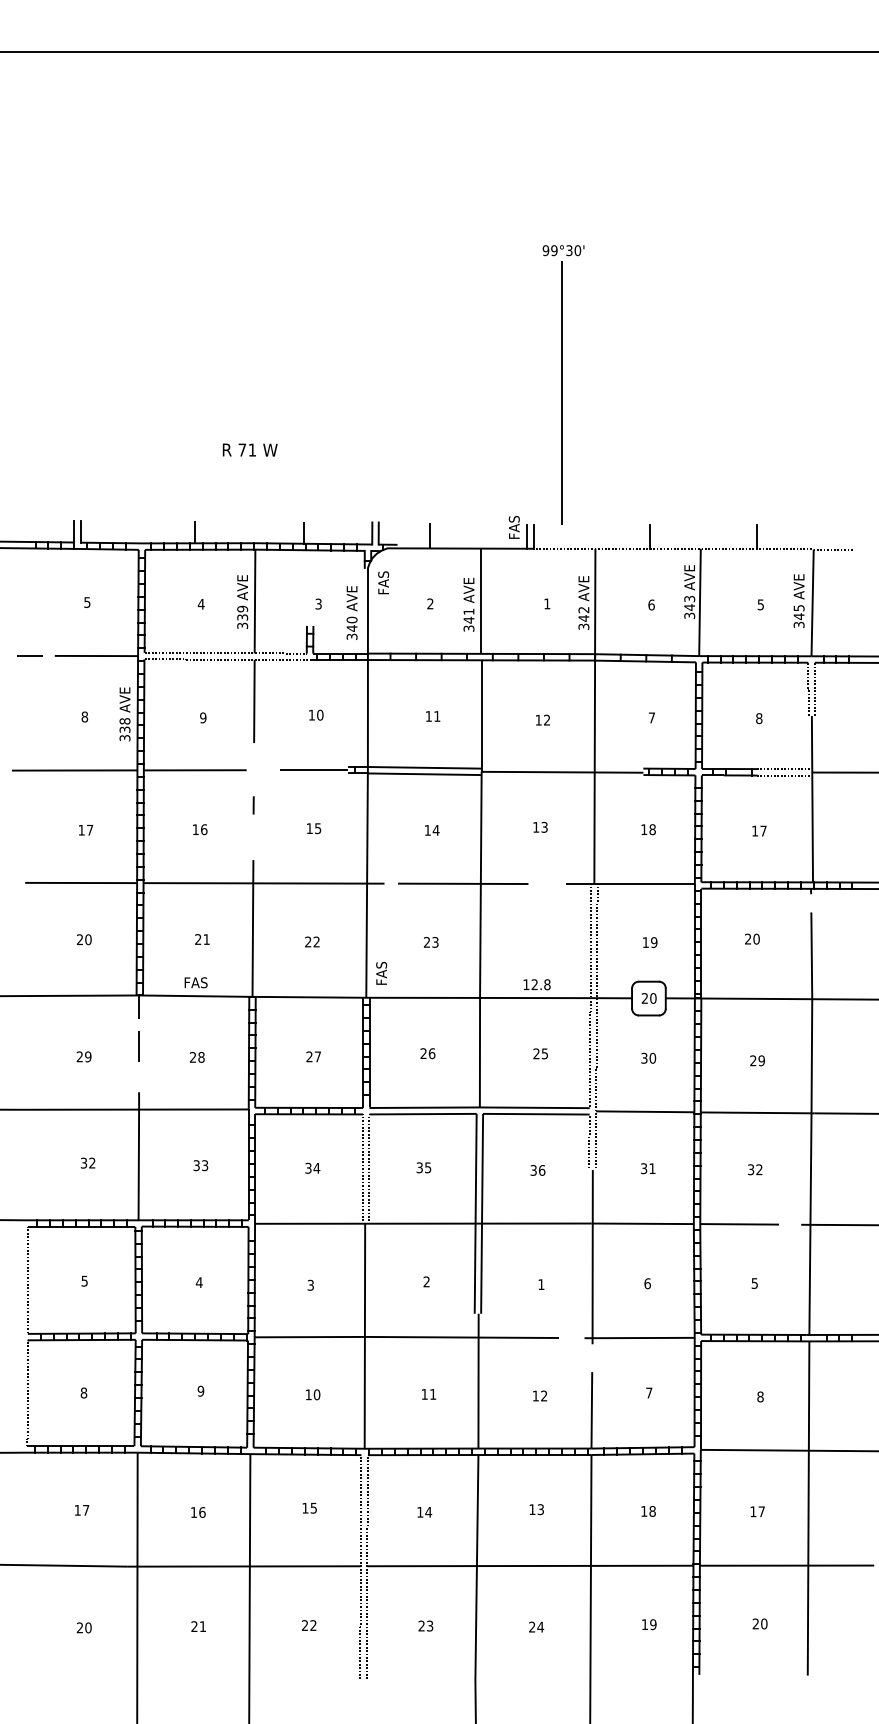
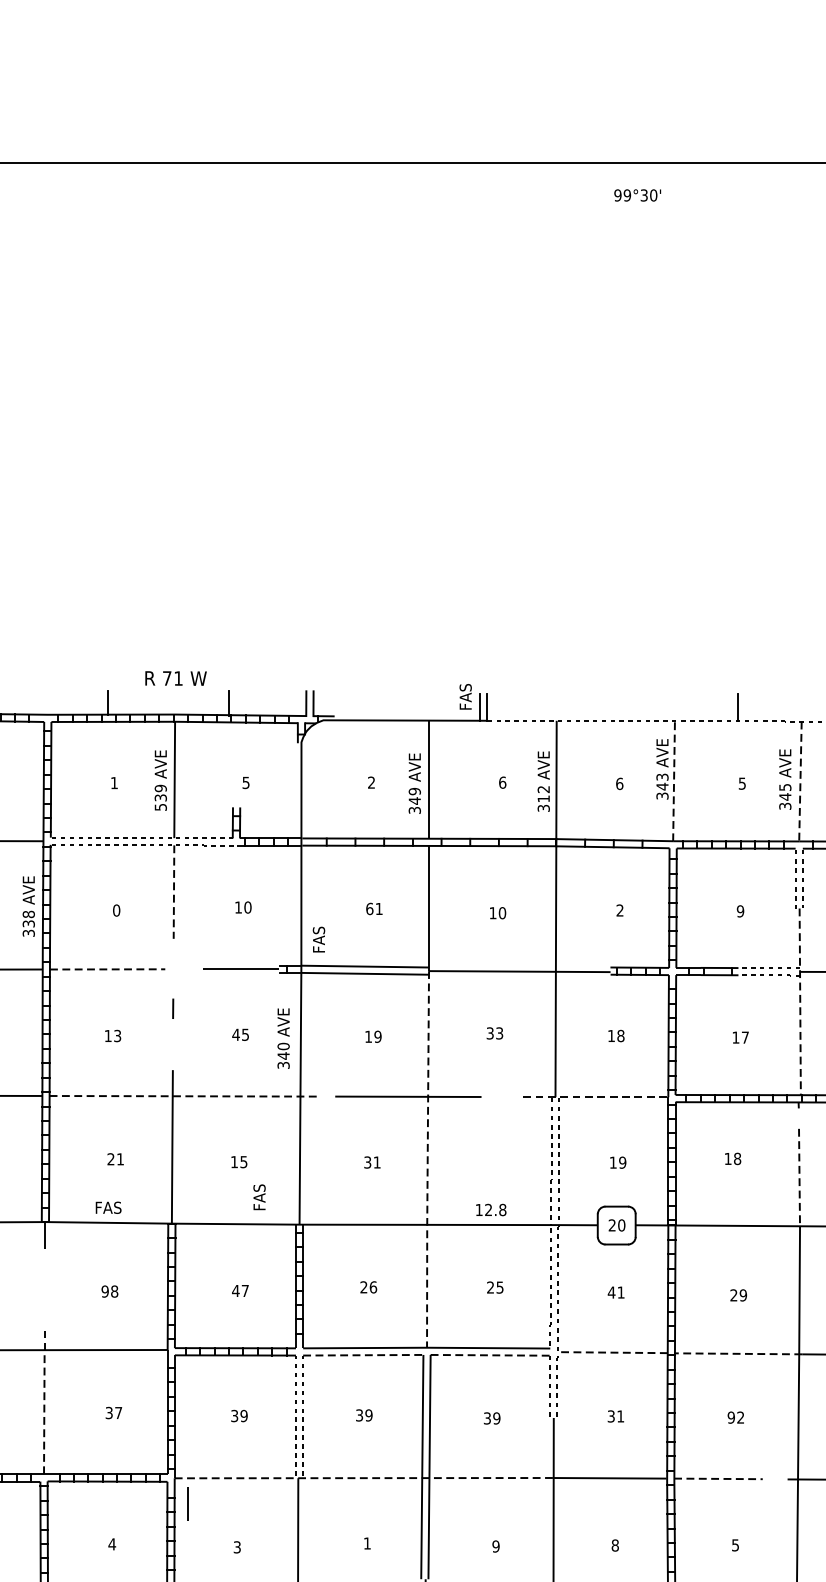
text: (563, 250) -> (637, 195), moved
line: (562, 392) -> (519, 545), removed
text: (249, 449) -> (175, 677), moved
line: (429, 535) -> (370, 705), removed
line: (650, 536) -> (618, 707), removed
text: (383, 582) -> (318, 939), moved
line: (700, 602) -> (674, 781), solid -> dashed
text: (318, 603) -> (245, 782), 3 -> 5
text: (547, 603) -> (502, 782), 1 -> 6
line: (812, 603) -> (800, 782), solid -> dashed
text: (200, 604) -> (113, 783), 4 -> 1
text: (468, 611) -> (414, 791), 341 -> 349
text: (351, 612) -> (282, 1038), moved
text: (583, 618) -> (543, 799), 342 -> 312
text: (241, 625) -> (159, 806), 339 -> 539
line: (254, 701) -> (174, 892), solid -> dashed
text: (428, 716) -> (369, 909), 11 -> 61
text: (203, 717) -> (116, 910), 9 -> 0
text: (651, 717) -> (619, 910), 7 -> 2
text: (759, 718) -> (740, 911), 8 -> 9
text: (546, 719) -> (501, 912), 12 -> 10
line: (195, 770) -> (107, 969), solid -> dashed
line: (812, 799) -> (800, 1002), solid -> dashed
text: (536, 826) -> (490, 1032), 13 -> 33
text: (309, 828) -> (235, 1034), 15 -> 45
text: (204, 829) -> (118, 1035), 16 -> 13
text: (435, 830) -> (377, 1036), 14 -> 19
line: (264, 883) -> (185, 1096), solid -> dashed
line: (630, 884) -> (596, 1097), solid -> dashed
text: (752, 938) -> (732, 1158), 20 -> 18
line: (480, 940) -> (427, 1160), solid -> dashed
text: (312, 941) -> (239, 1161), 22 -> 15
text: (431, 942) -> (372, 1162), 23 -> 31
line: (811, 955) -> (799, 1177), solid -> dashed
text: (381, 973) -> (259, 1197), moved
line: (138, 1046) -> (187, 1503), moved
text: (309, 1056) -> (235, 1290), 27 -> 47
text: (192, 1057) -> (104, 1291), 28 -> 98
text: (648, 1057) -> (616, 1291), 30 -> 41
line: (644, 1111) -> (611, 1352), solid -> dashed
line: (757, 1112) -> (738, 1353), solid -> dashed
line: (423, 1114) -> (363, 1355), solid -> dashed
line: (536, 1114) -> (490, 1355), solid -> dashed
line: (138, 1155) -> (43, 1401), solid -> dashed
text: (205, 1165) -> (119, 1412), 33 -> 37
text: (316, 1167) -> (243, 1415), 34 -> 39
text: (427, 1167) -> (368, 1415), 35 -> 39
text: (750, 1169) -> (730, 1417), 32 -> 92
text: (541, 1170) -> (496, 1418), 36 -> 39
line: (423, 1223) -> (363, 1477), solid -> dashed
line: (740, 1224) -> (719, 1479), solid -> dashed
text: (426, 1281) -> (367, 1543), 2 -> 1
text: (647, 1283) -> (615, 1545), 6 -> 8
text: (541, 1284) -> (496, 1546), 1 -> 9

